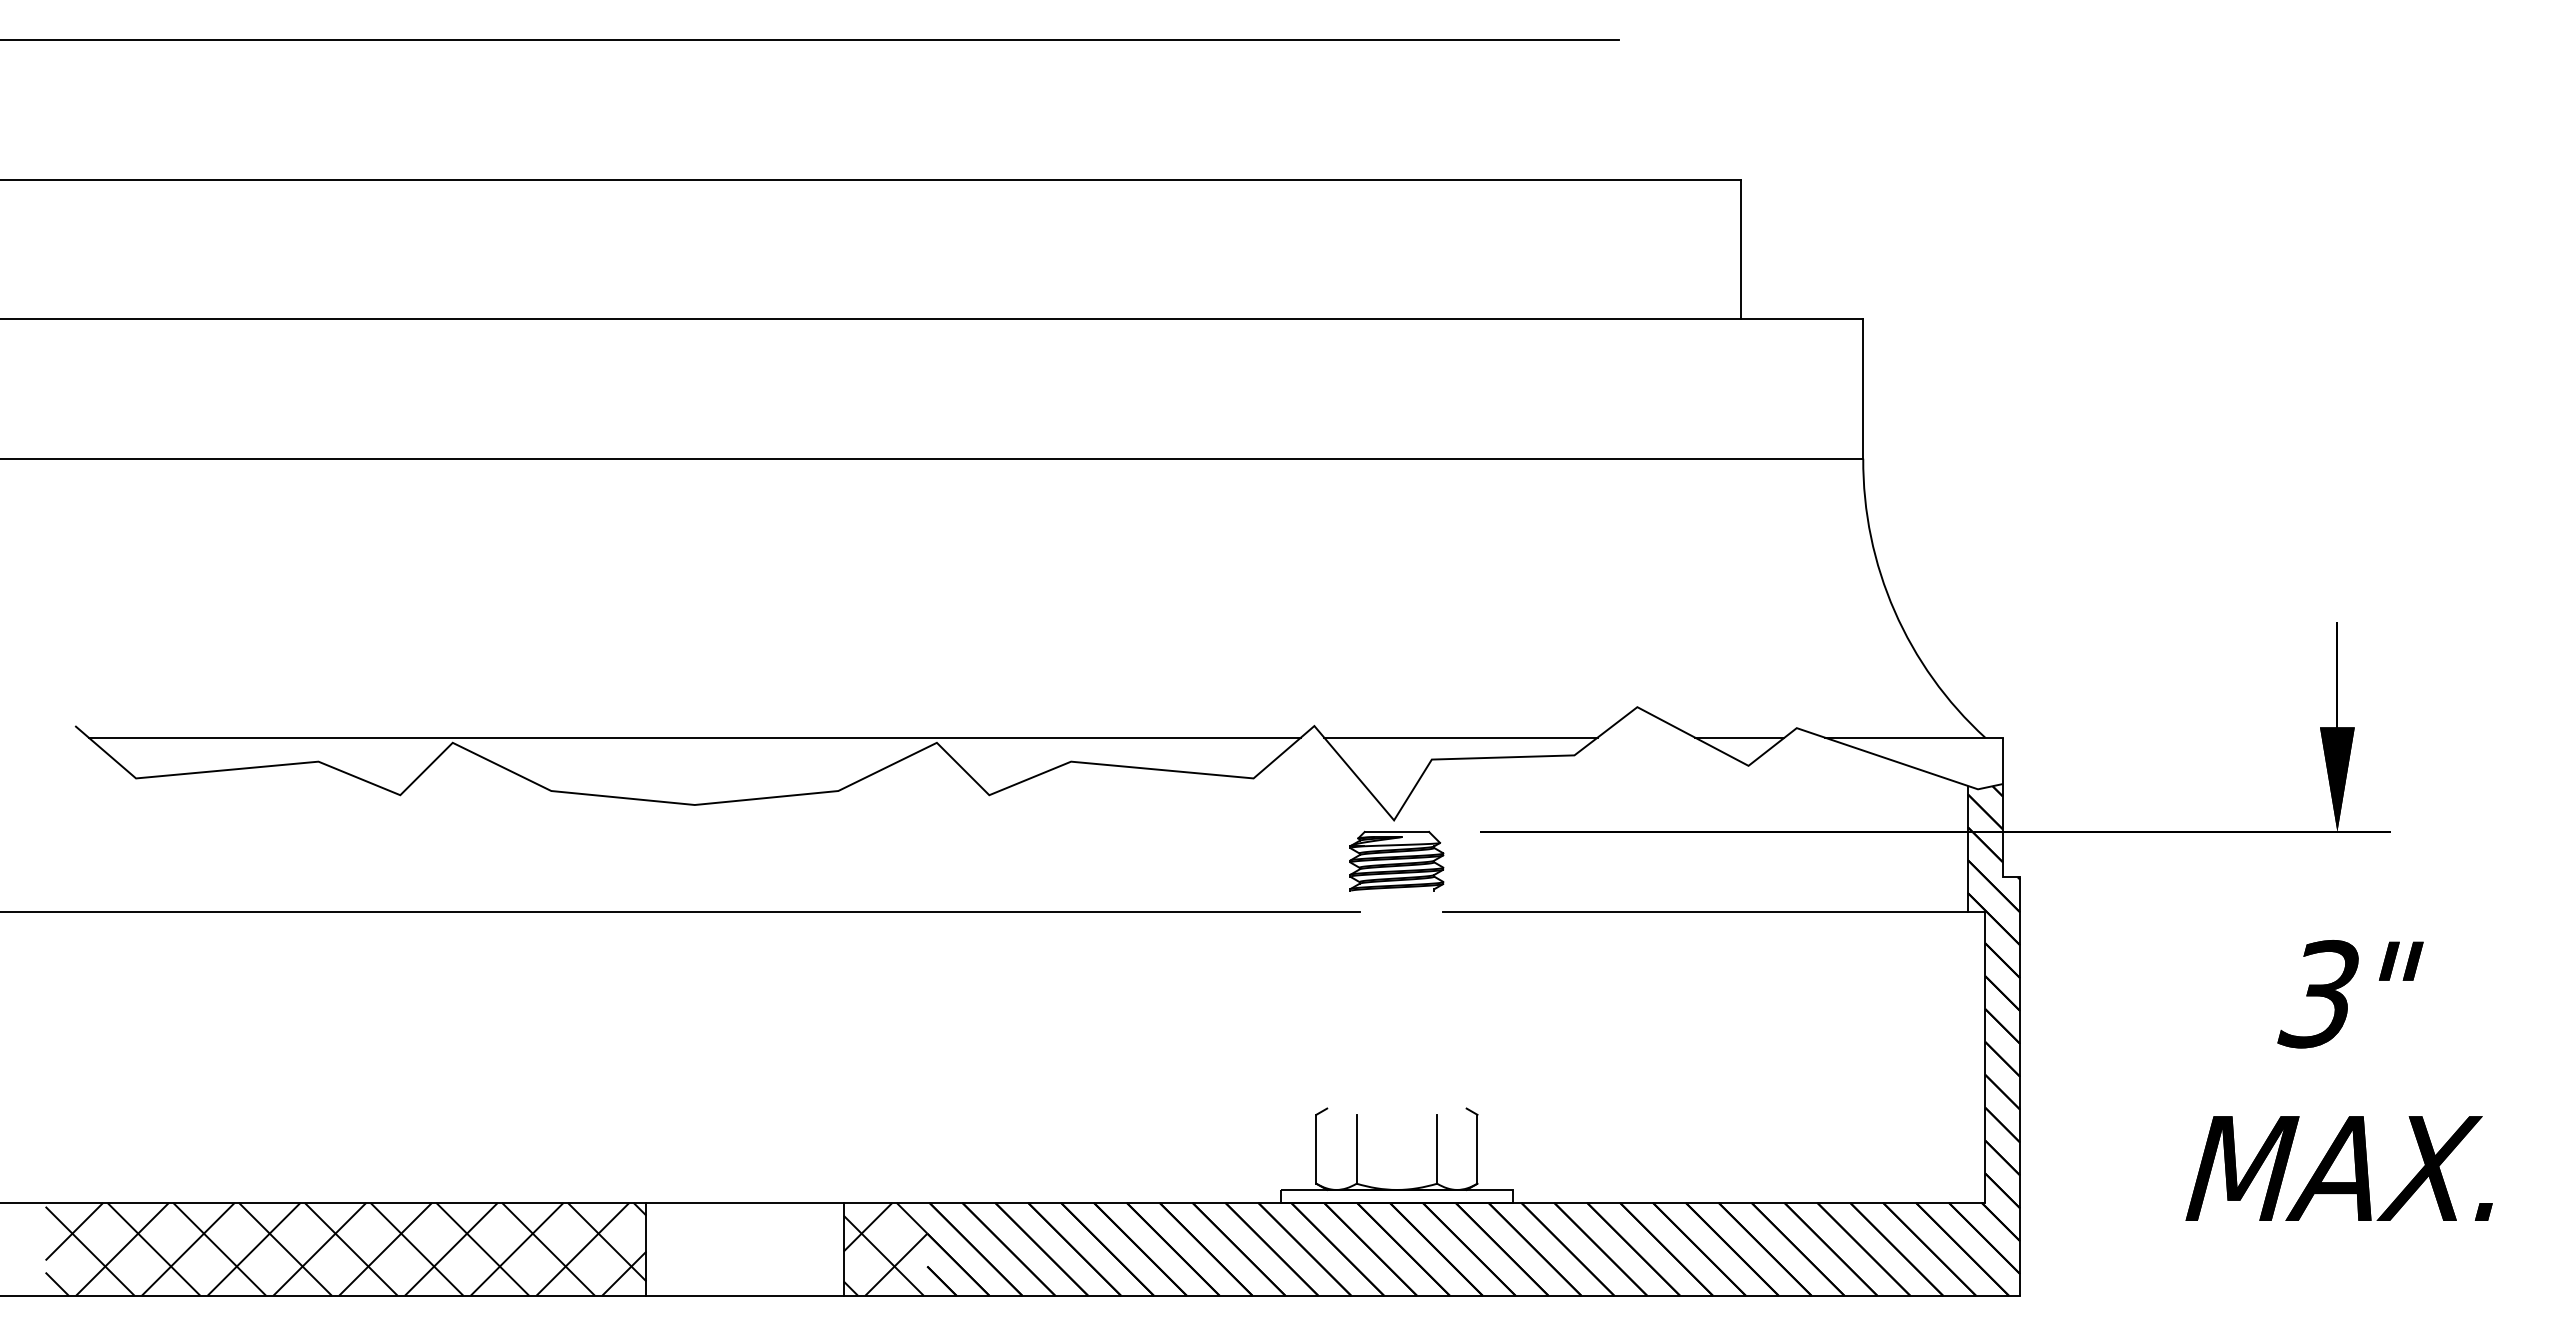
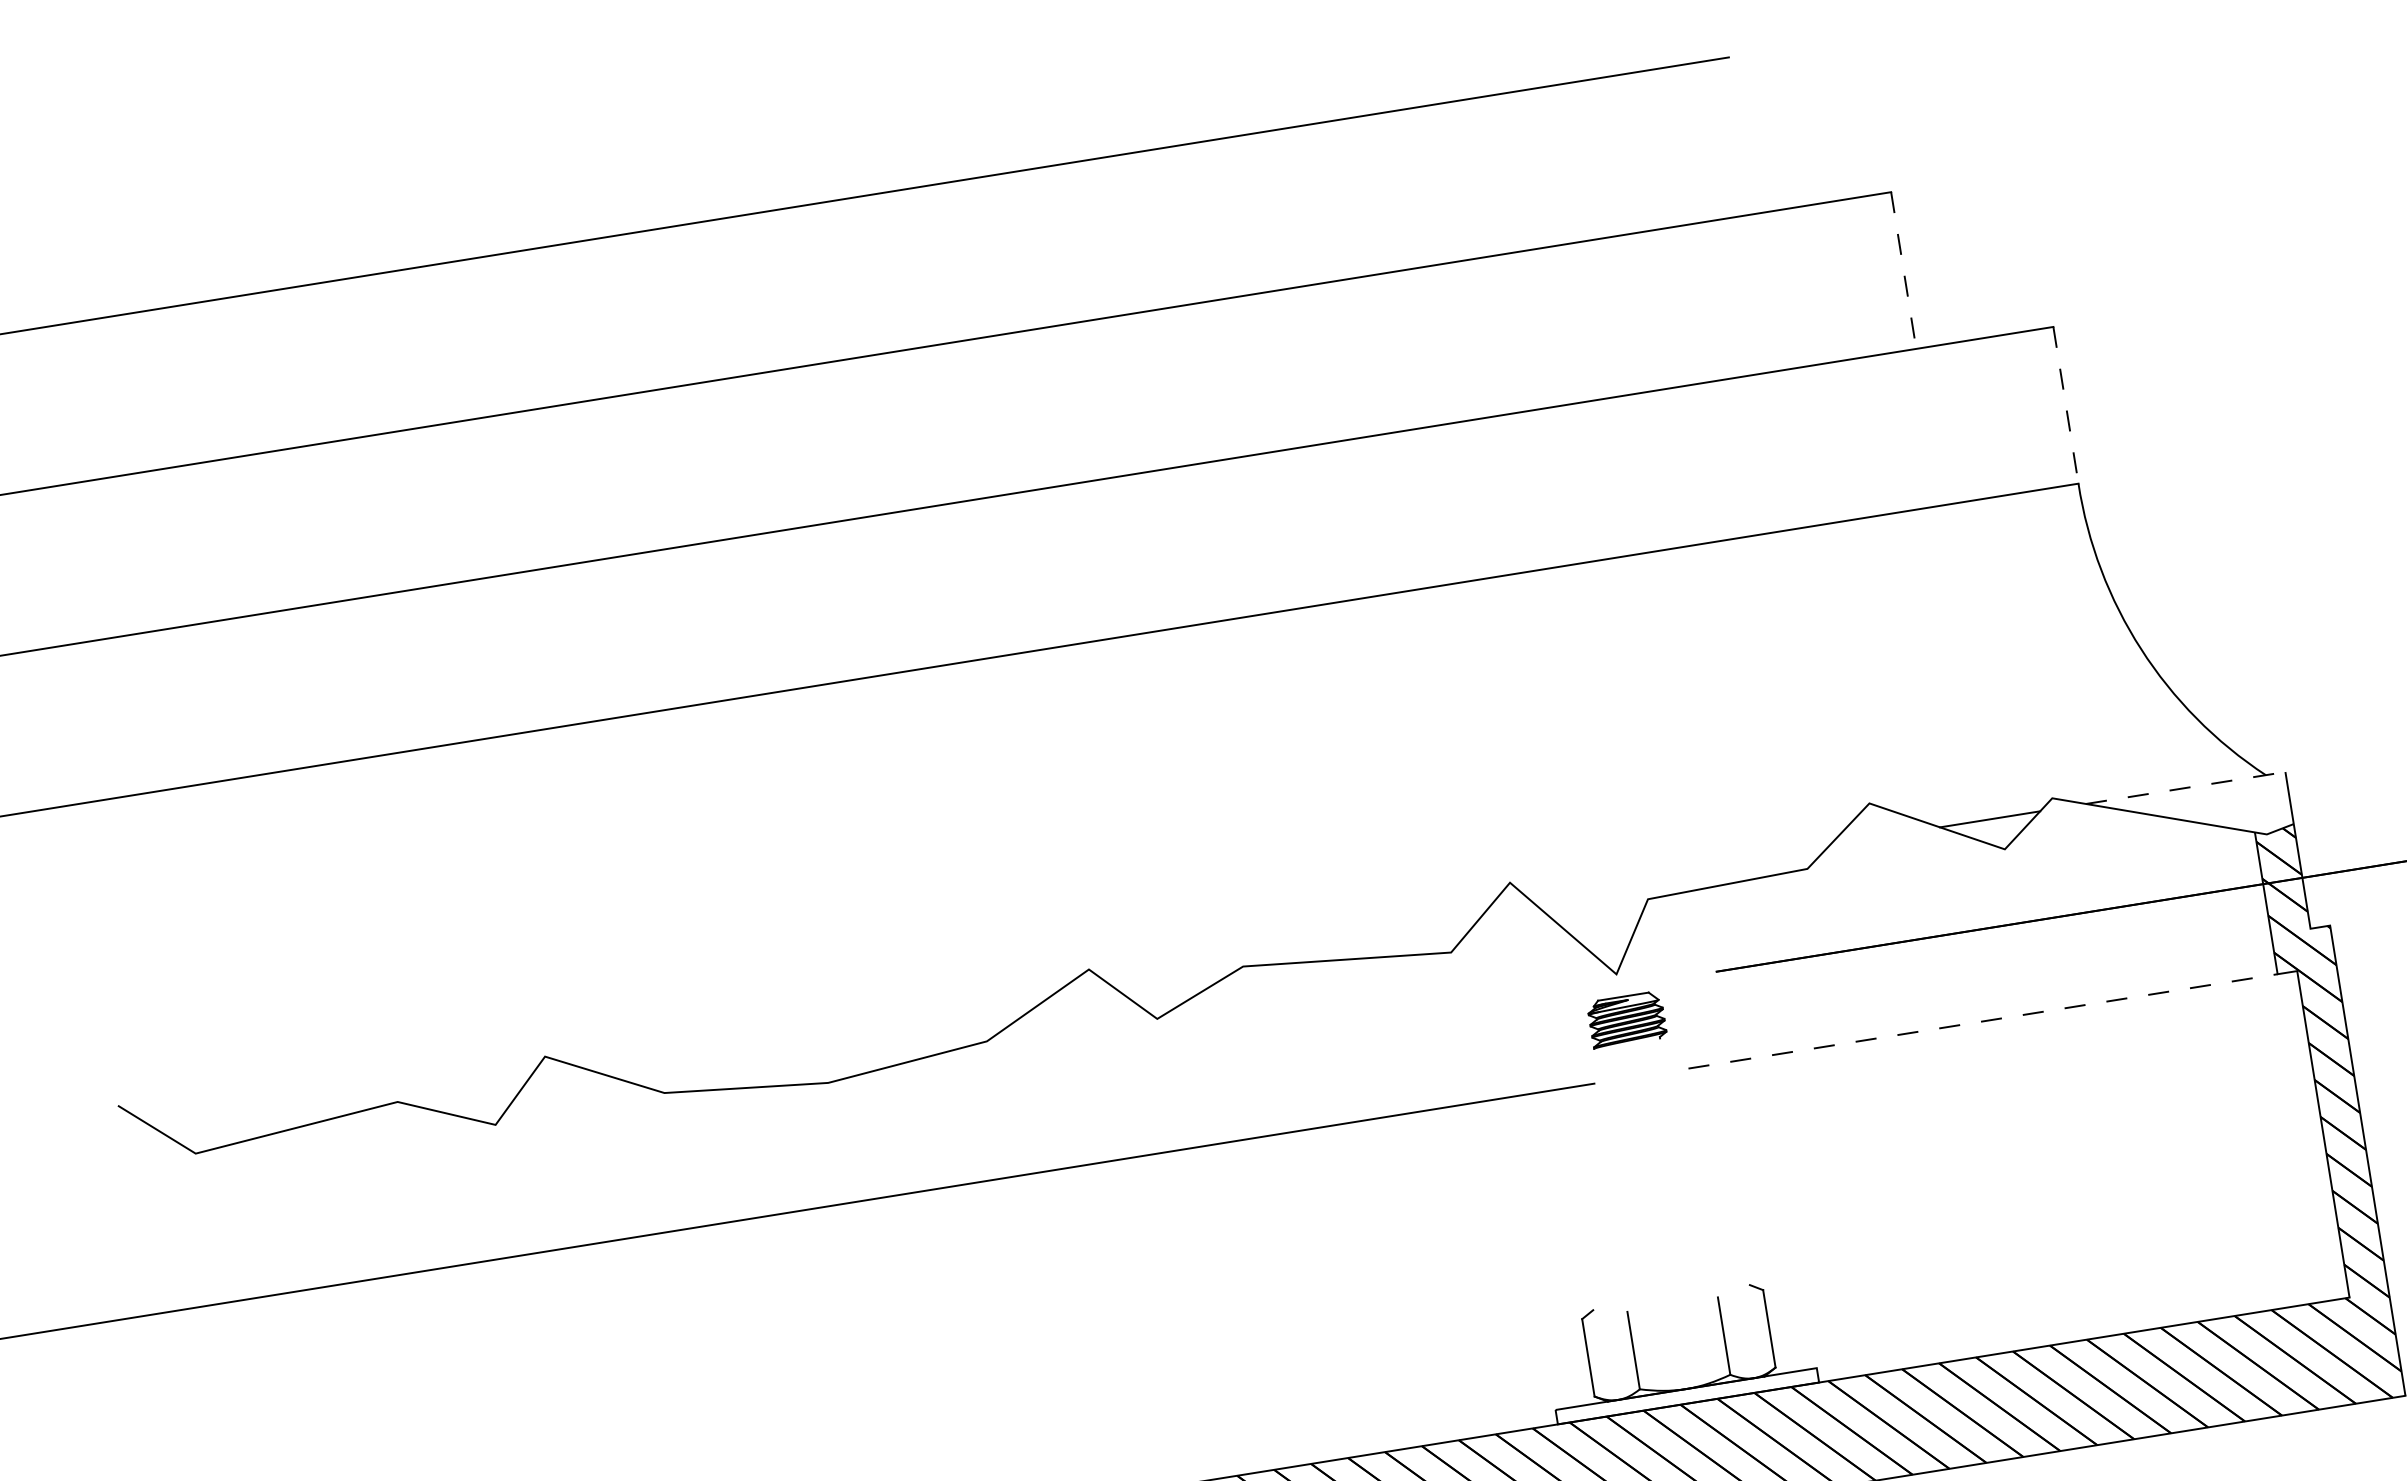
line: (1741, 249) -> (1904, 270), solid -> dashed
line: (1863, 388) -> (2066, 404), solid -> dashed
line: (694, 737) -> (815, 1007), removed
line: (1460, 737) -> (1676, 869), removed
line: (1914, 737) -> (2186, 787), solid -> dashed
part: (1396, 860) -> (1626, 1019), size x0.7
line: (1706, 912) -> (1984, 1021), solid -> dashed

